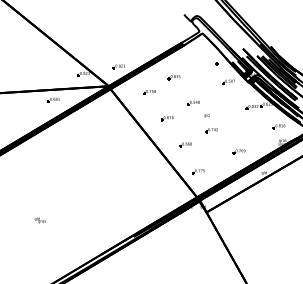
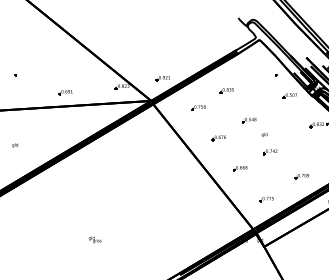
part: (53, 99) -> (65, 91), moved
part: (198, 171) -> (266, 199), moved
text: (39, 220) -> (94, 239), moved

